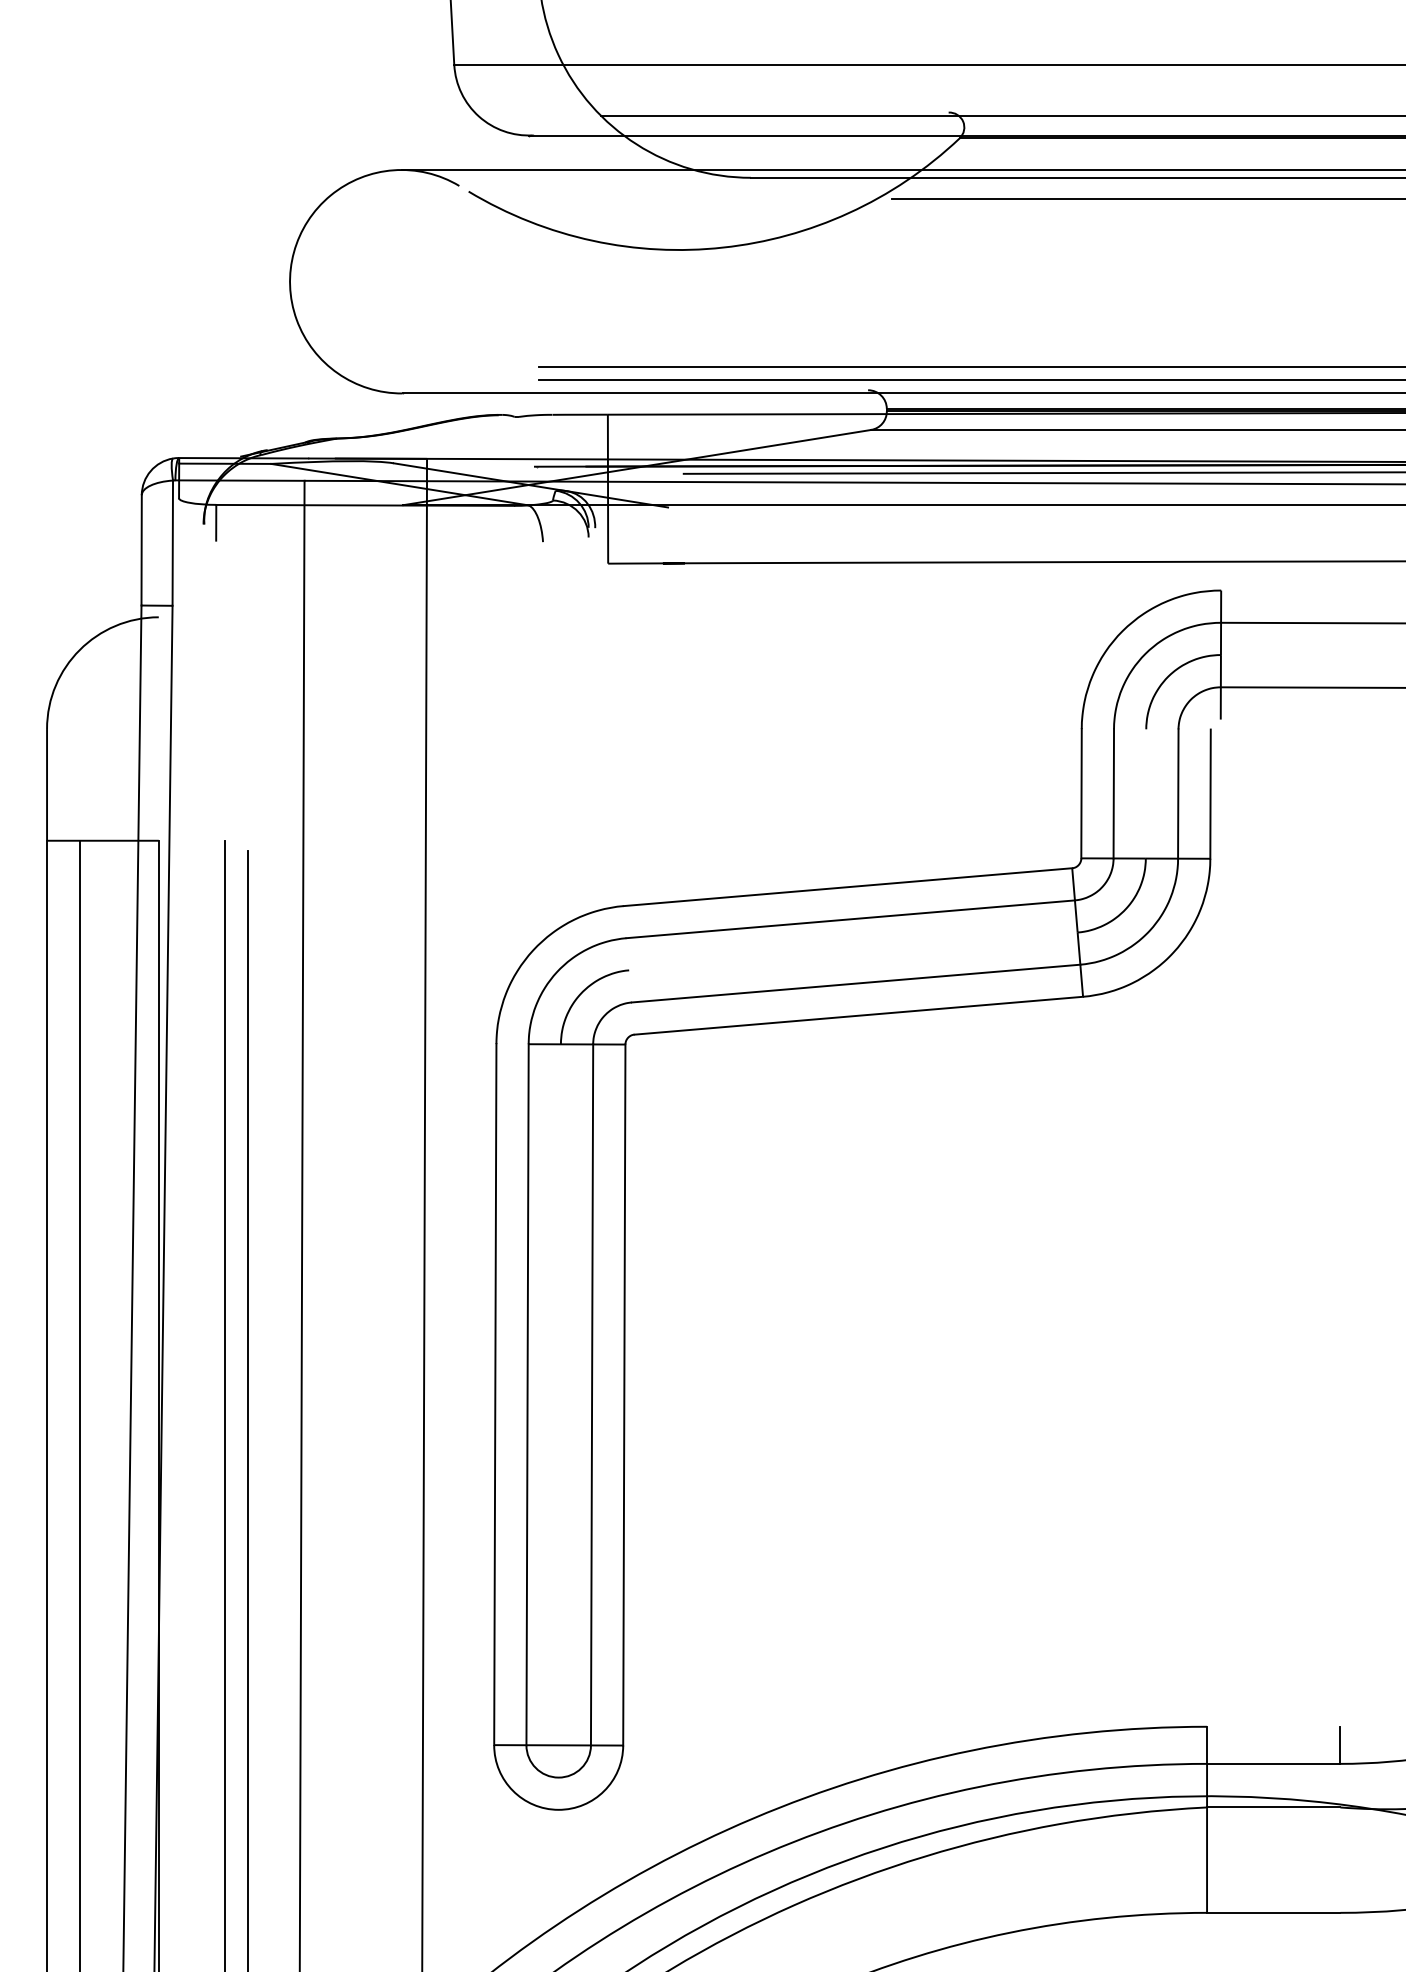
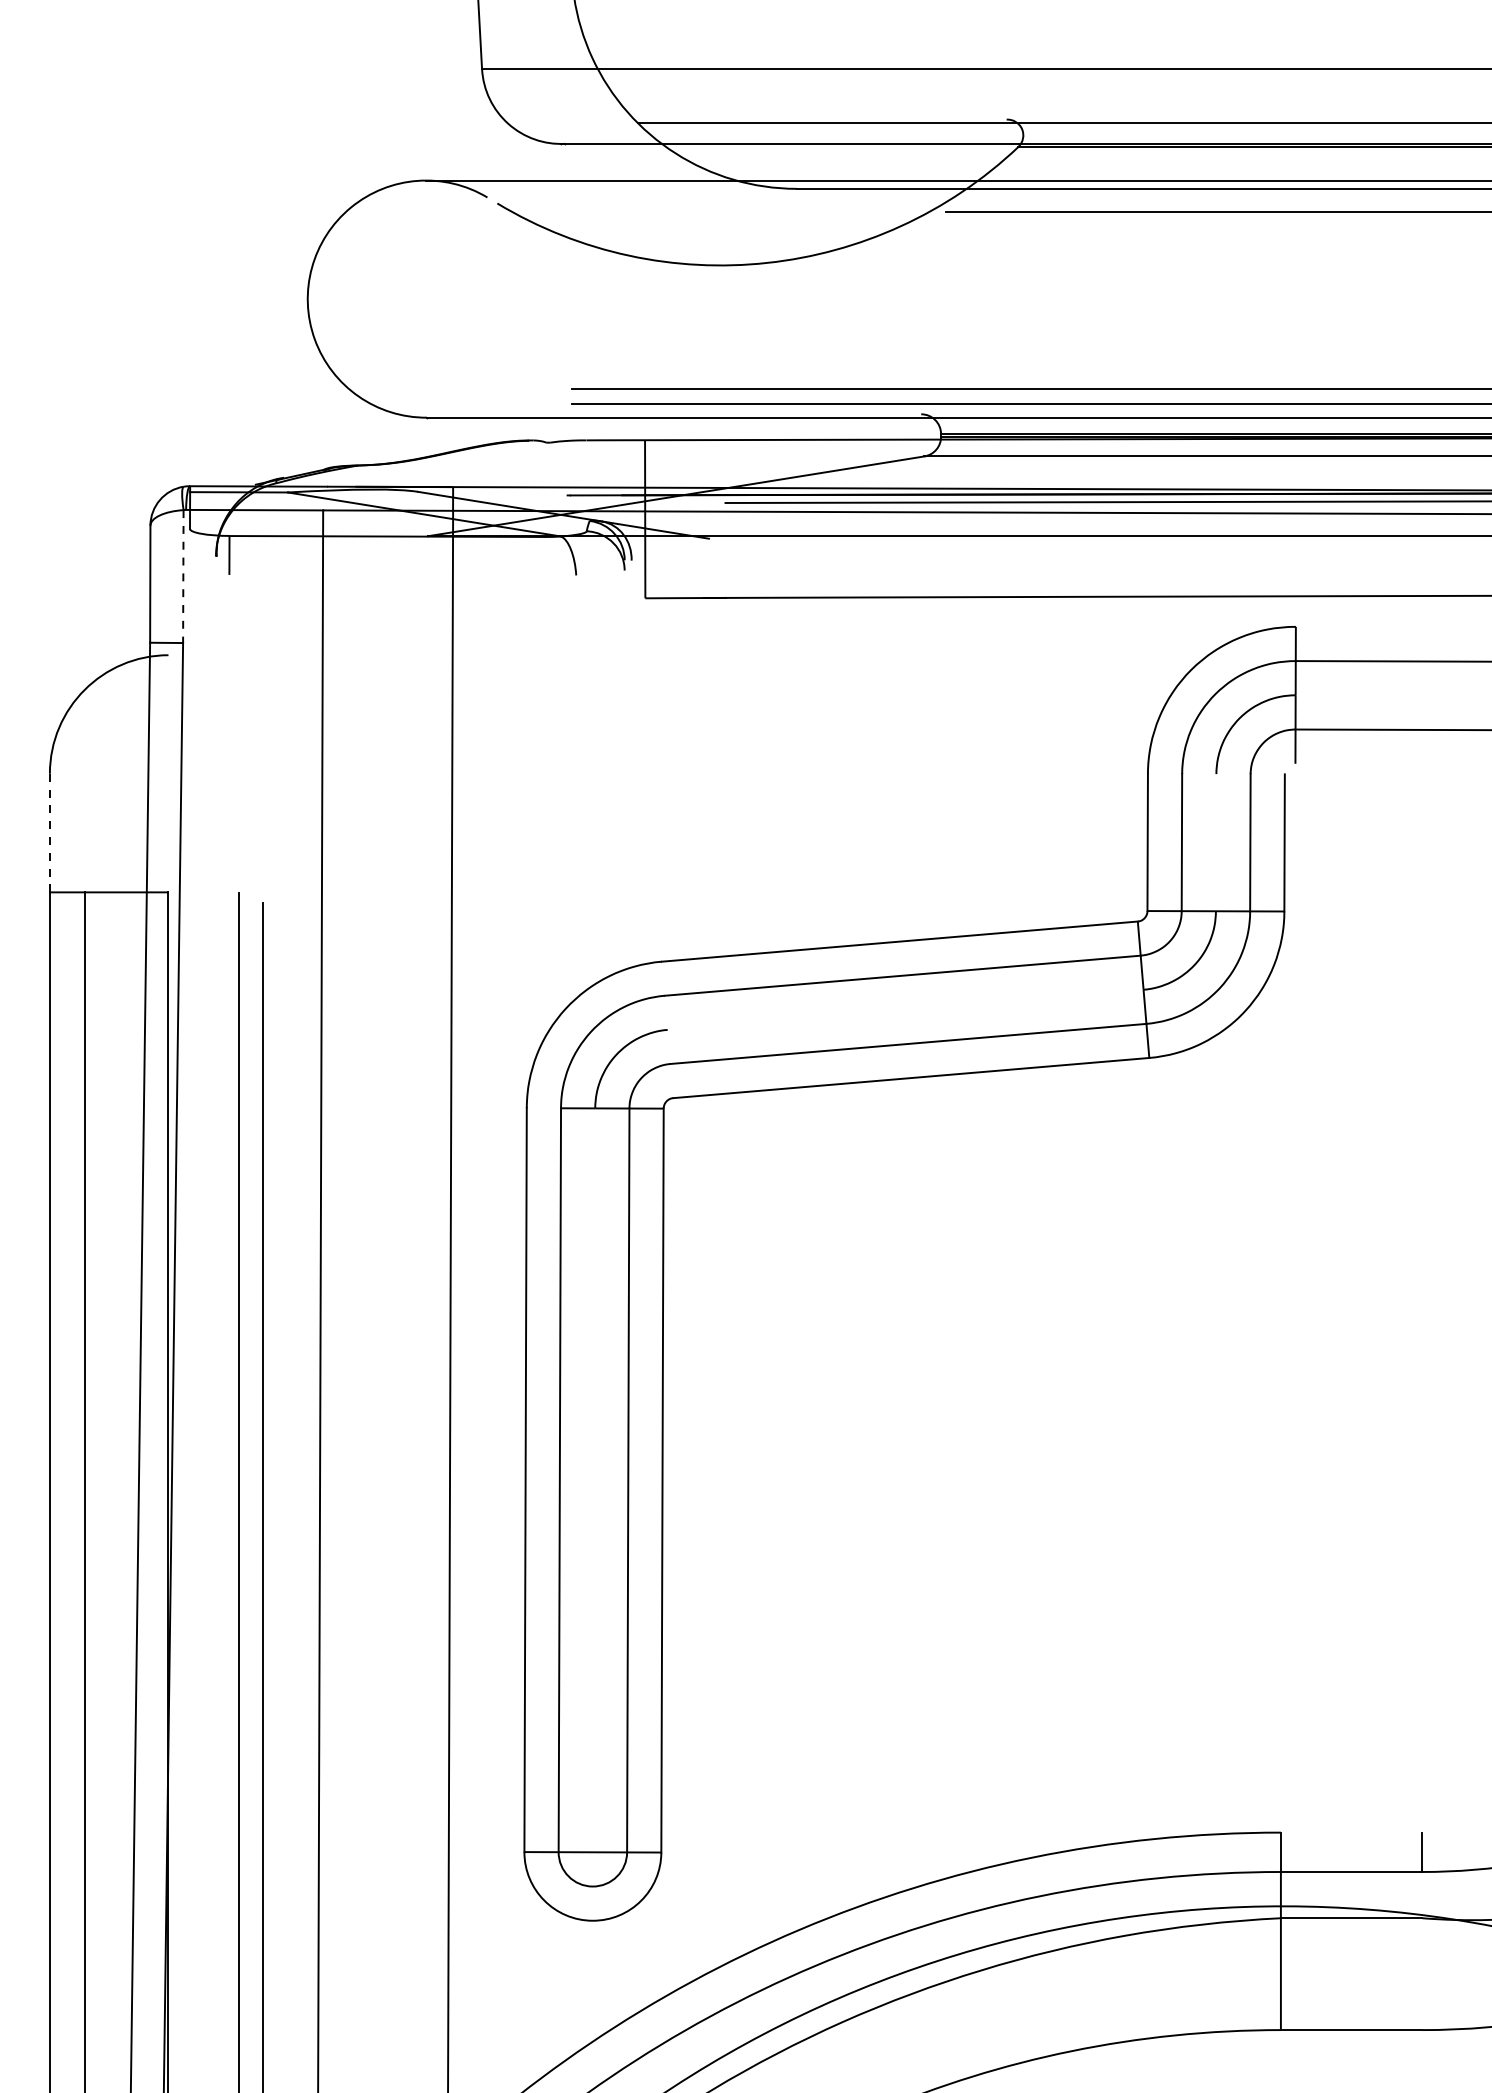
line: (172, 543) -> (183, 576), solid -> dashed
arc: (47, 780) -> (50, 828), solid -> dashed

